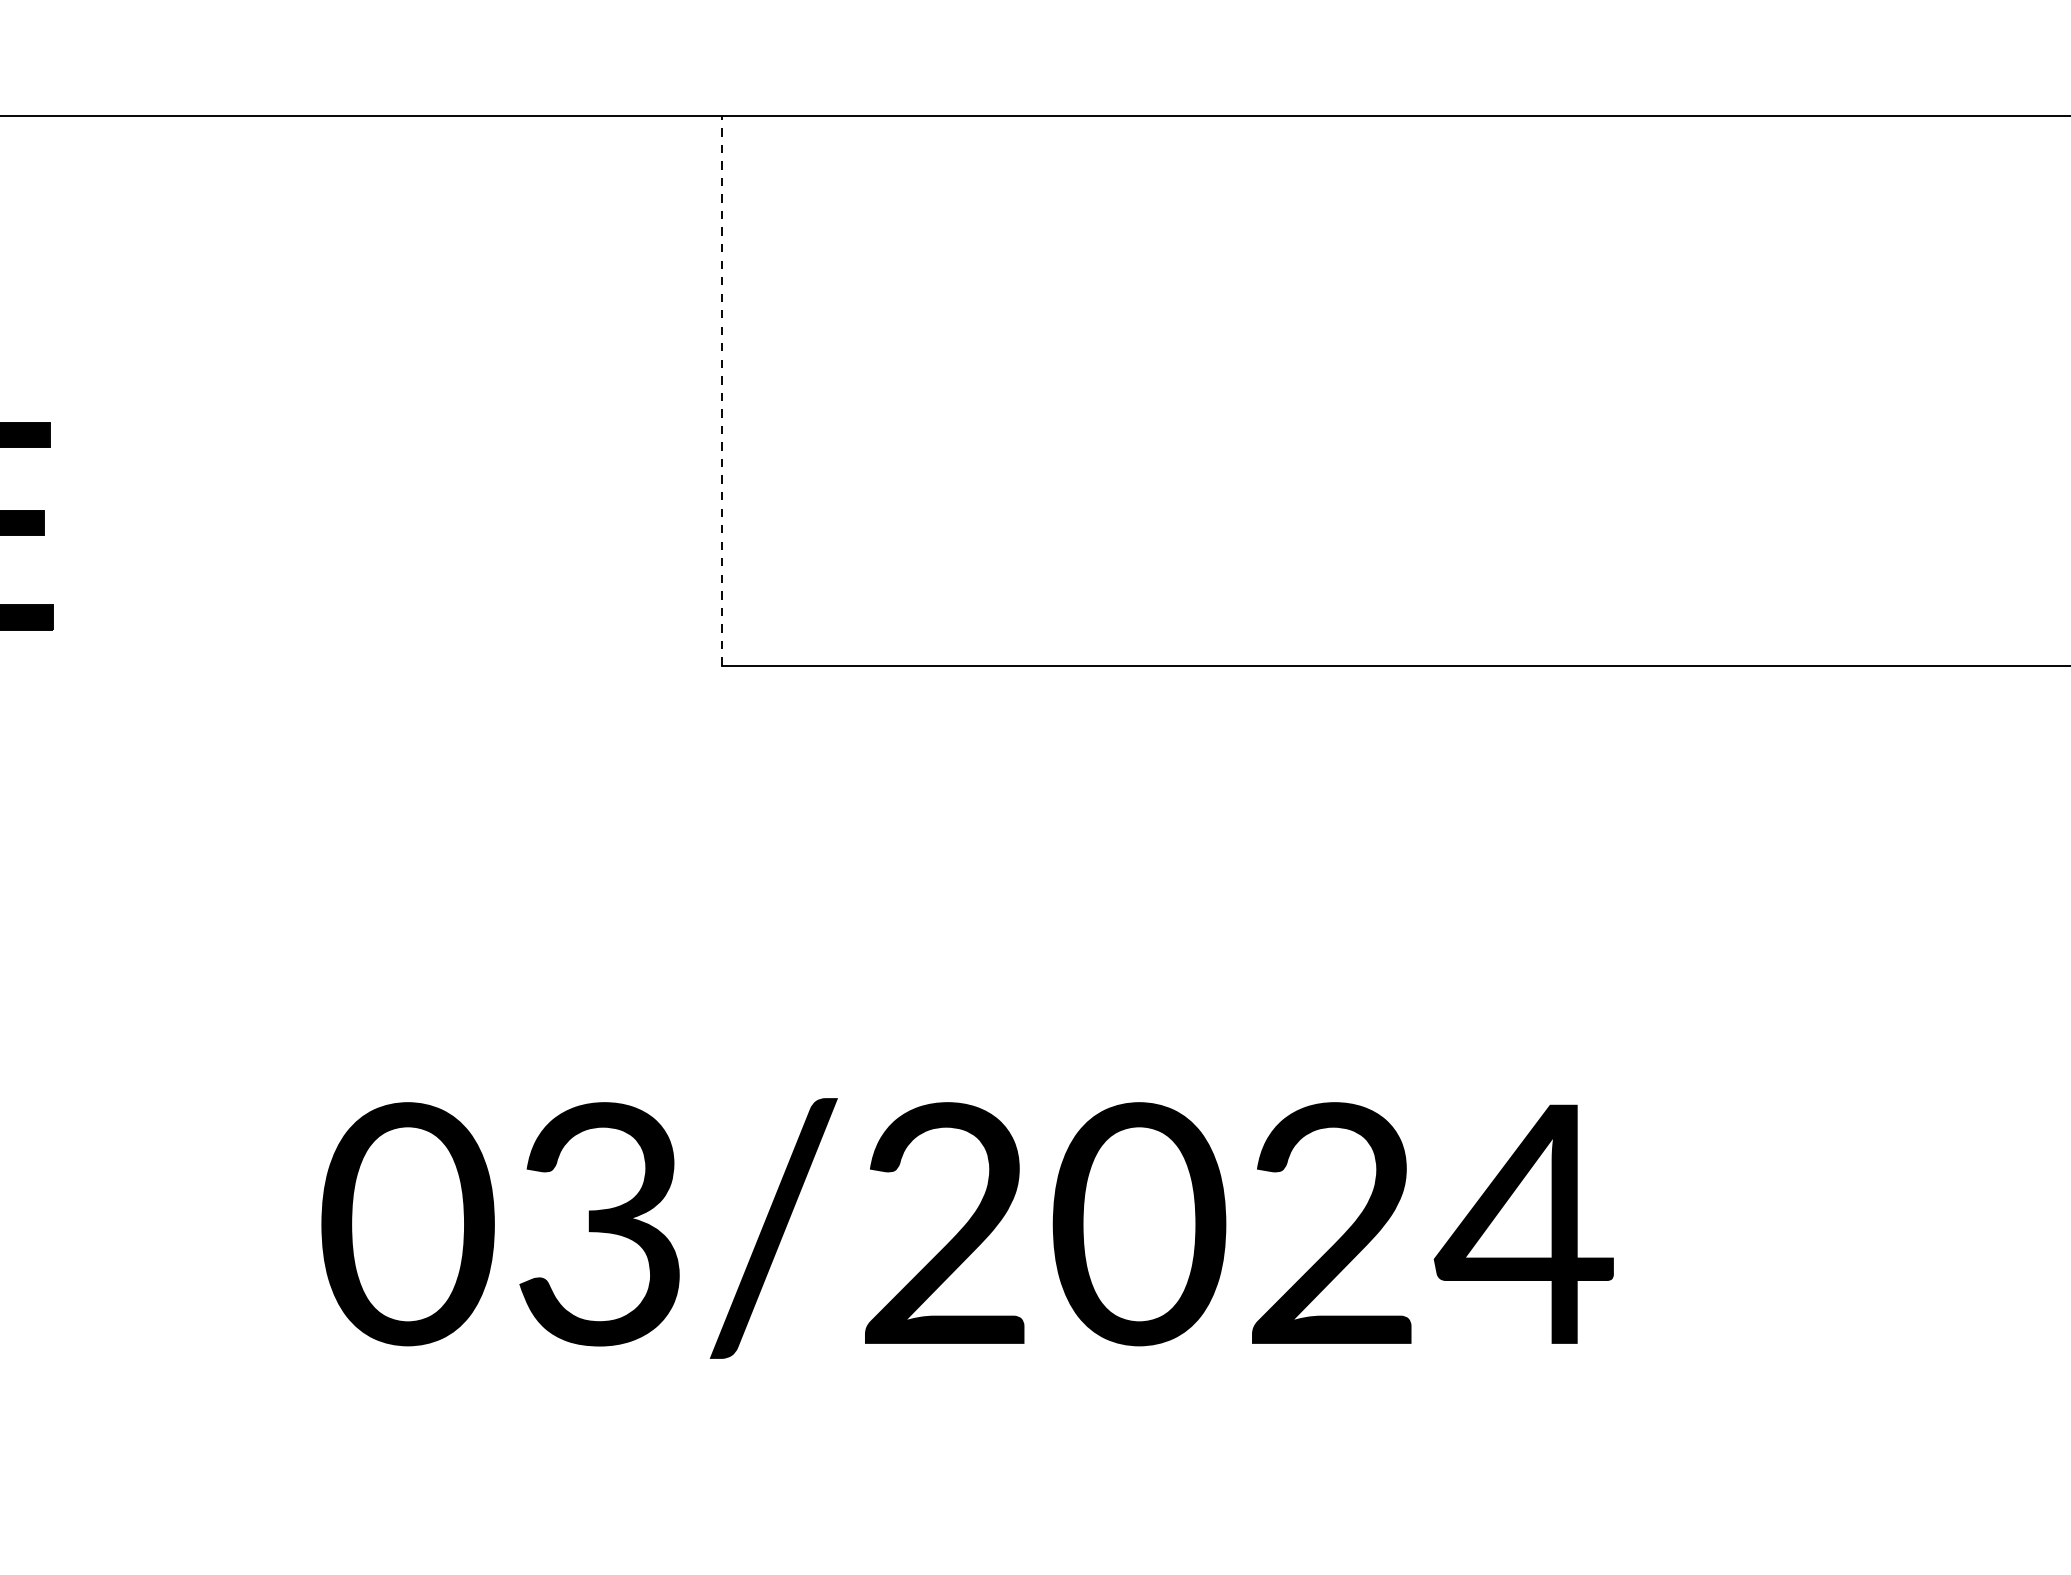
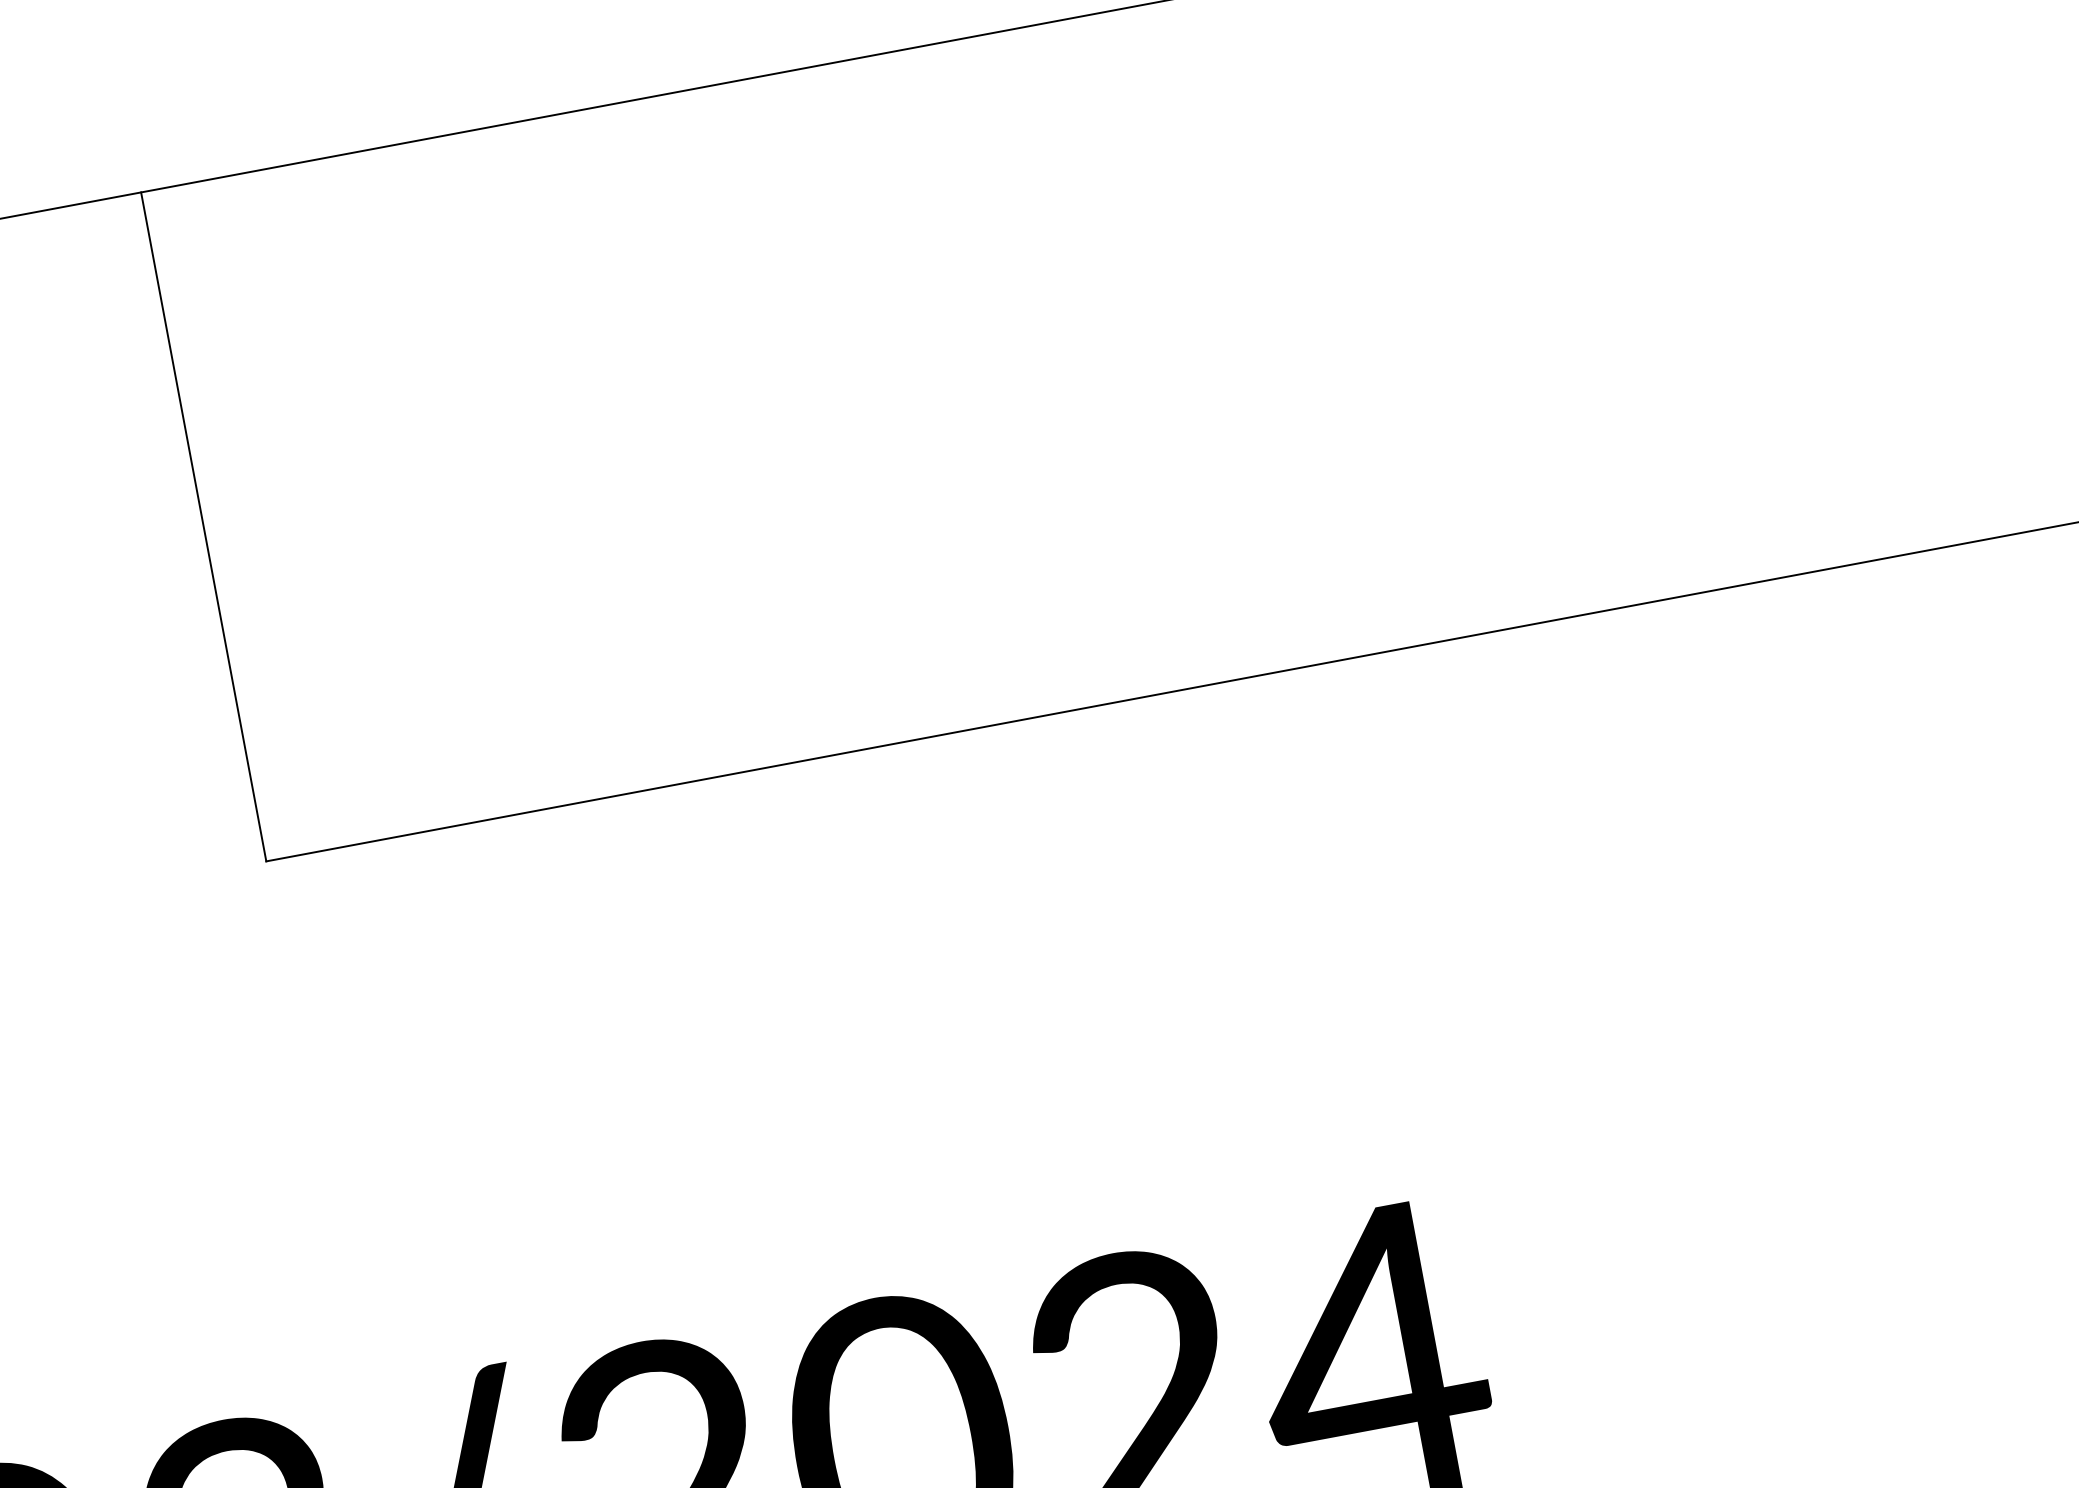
line: (721, 391) -> (203, 527), dashed -> solid

